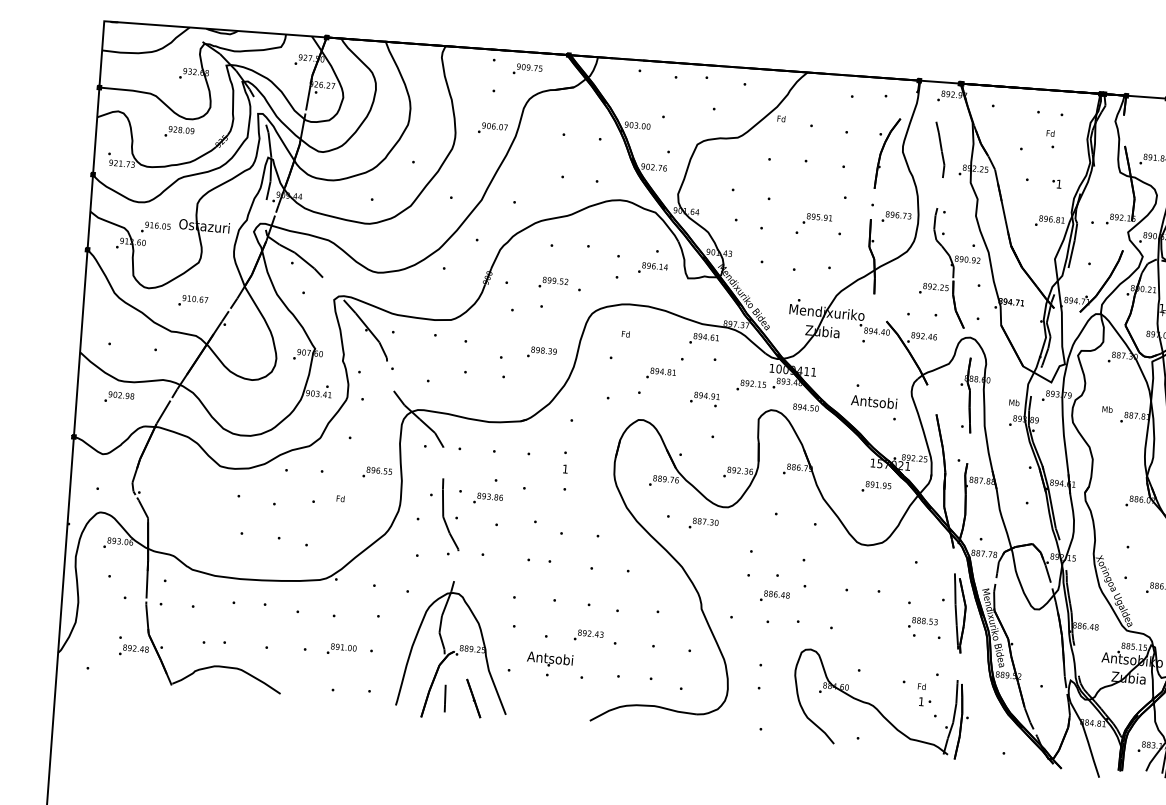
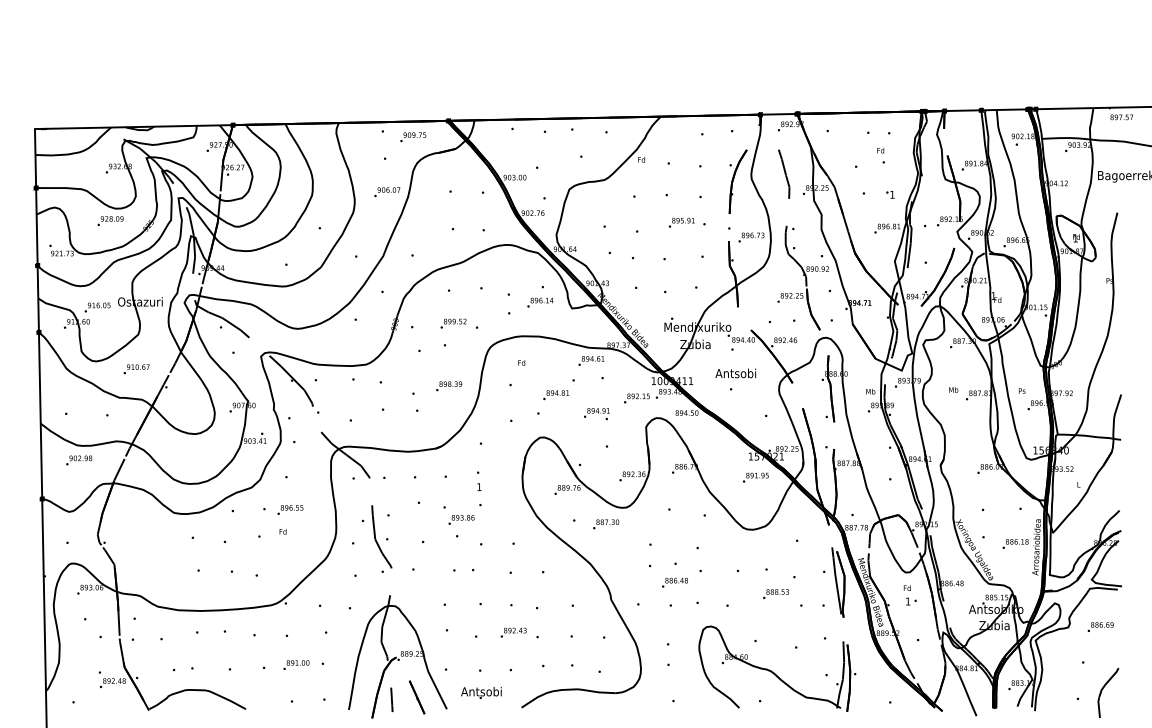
text: (817, 219) -> (681, 222), moved
text: (873, 401) -> (735, 373), moved
text: (377, 472) -> (290, 509), moved
text: (488, 498) -> (461, 519), moved
text: (922, 622) -> (775, 593), moved
text: (550, 659) -> (481, 692), moved
text: (923, 695) -> (909, 595), moved

